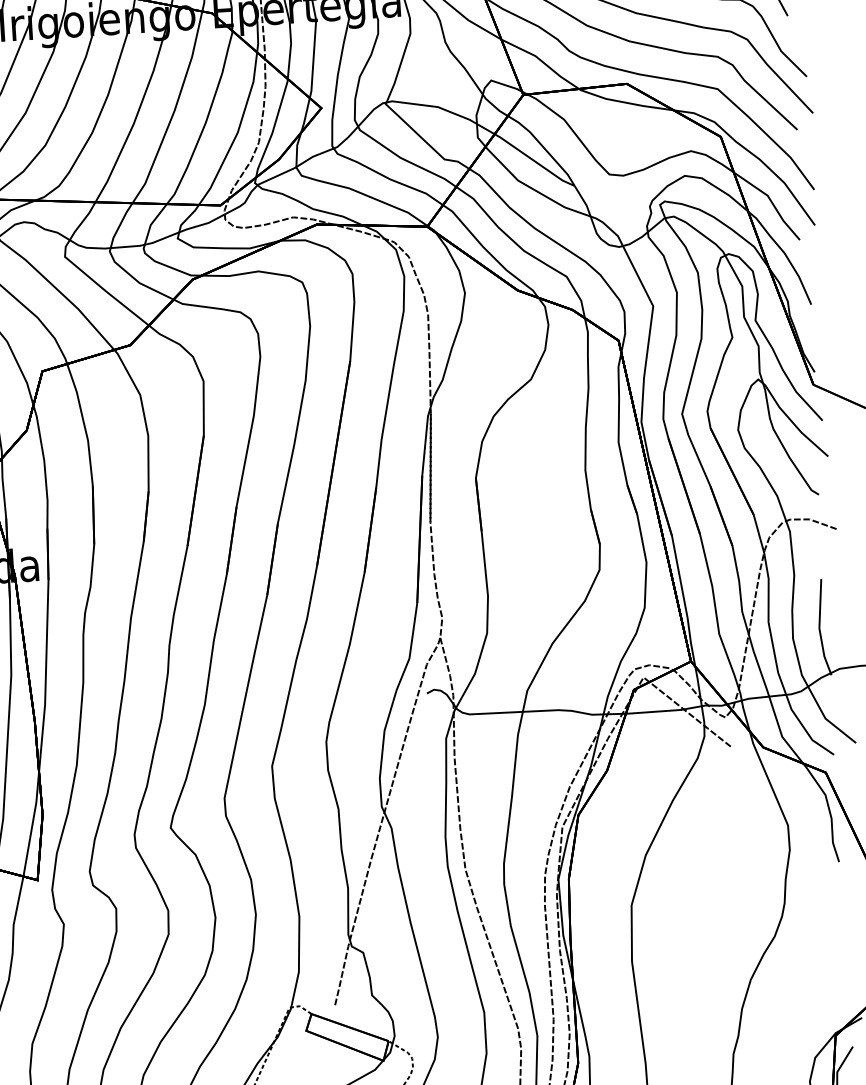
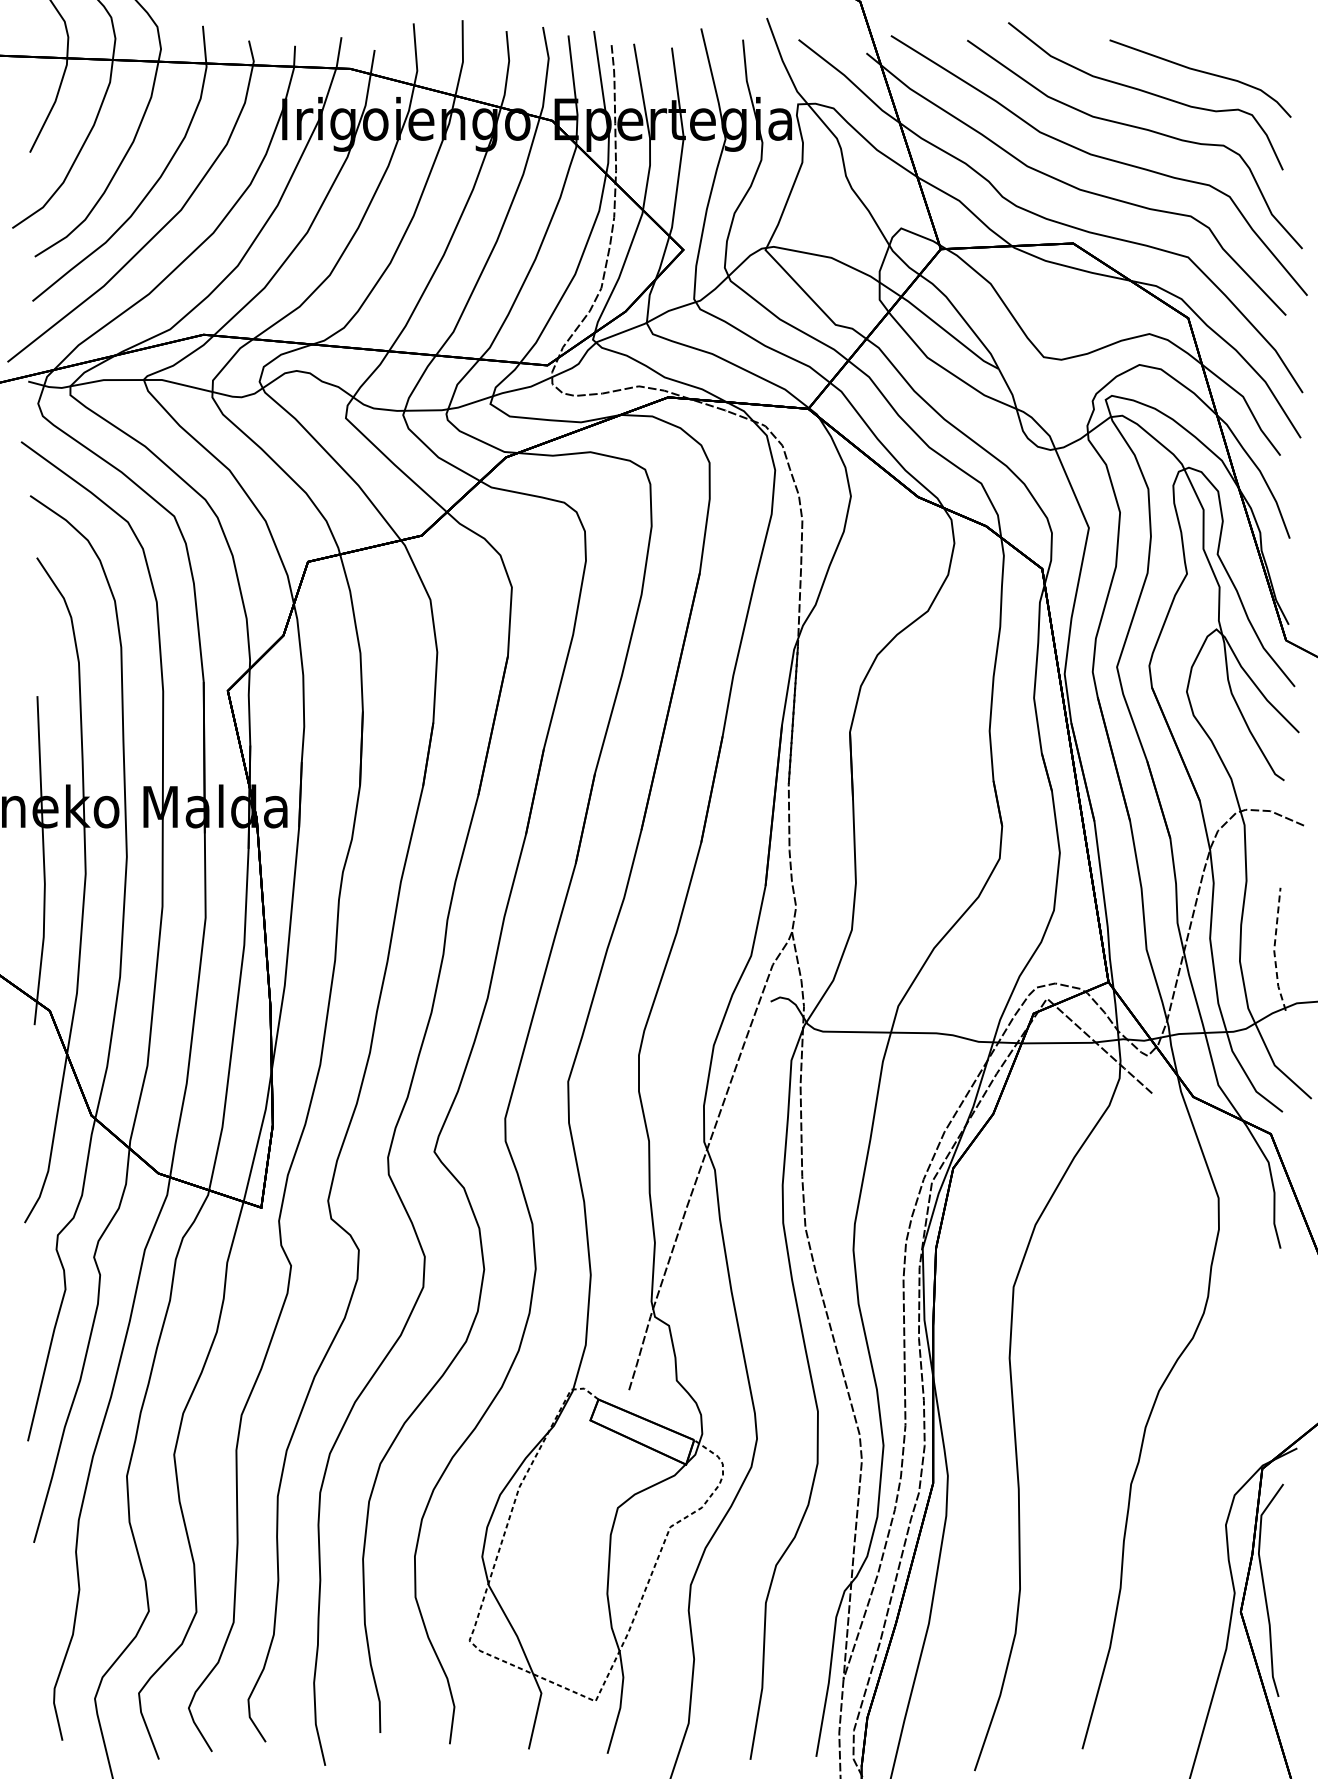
line: (819, 628) -> (1274, 950), solid -> dashed

